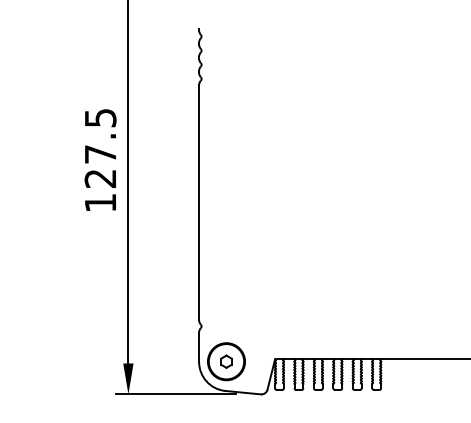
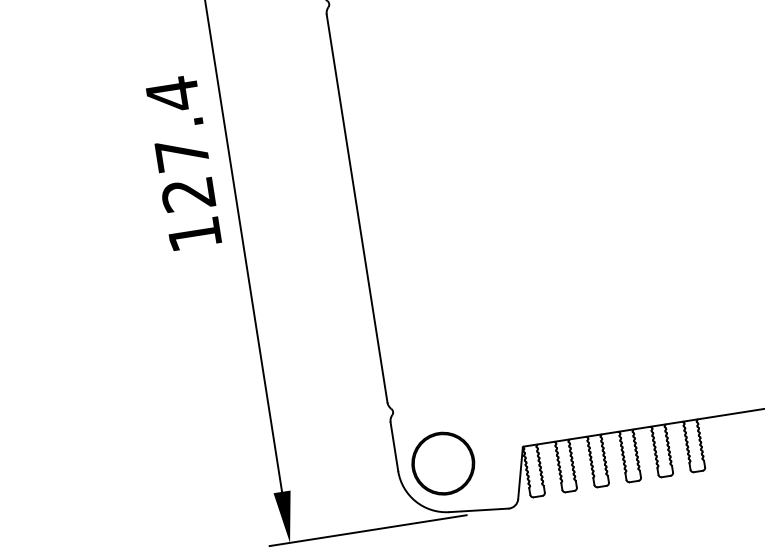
text: (100, 118) -> (172, 95), 127.5 -> 127.4
part: (226, 361) -> (443, 463), removed

